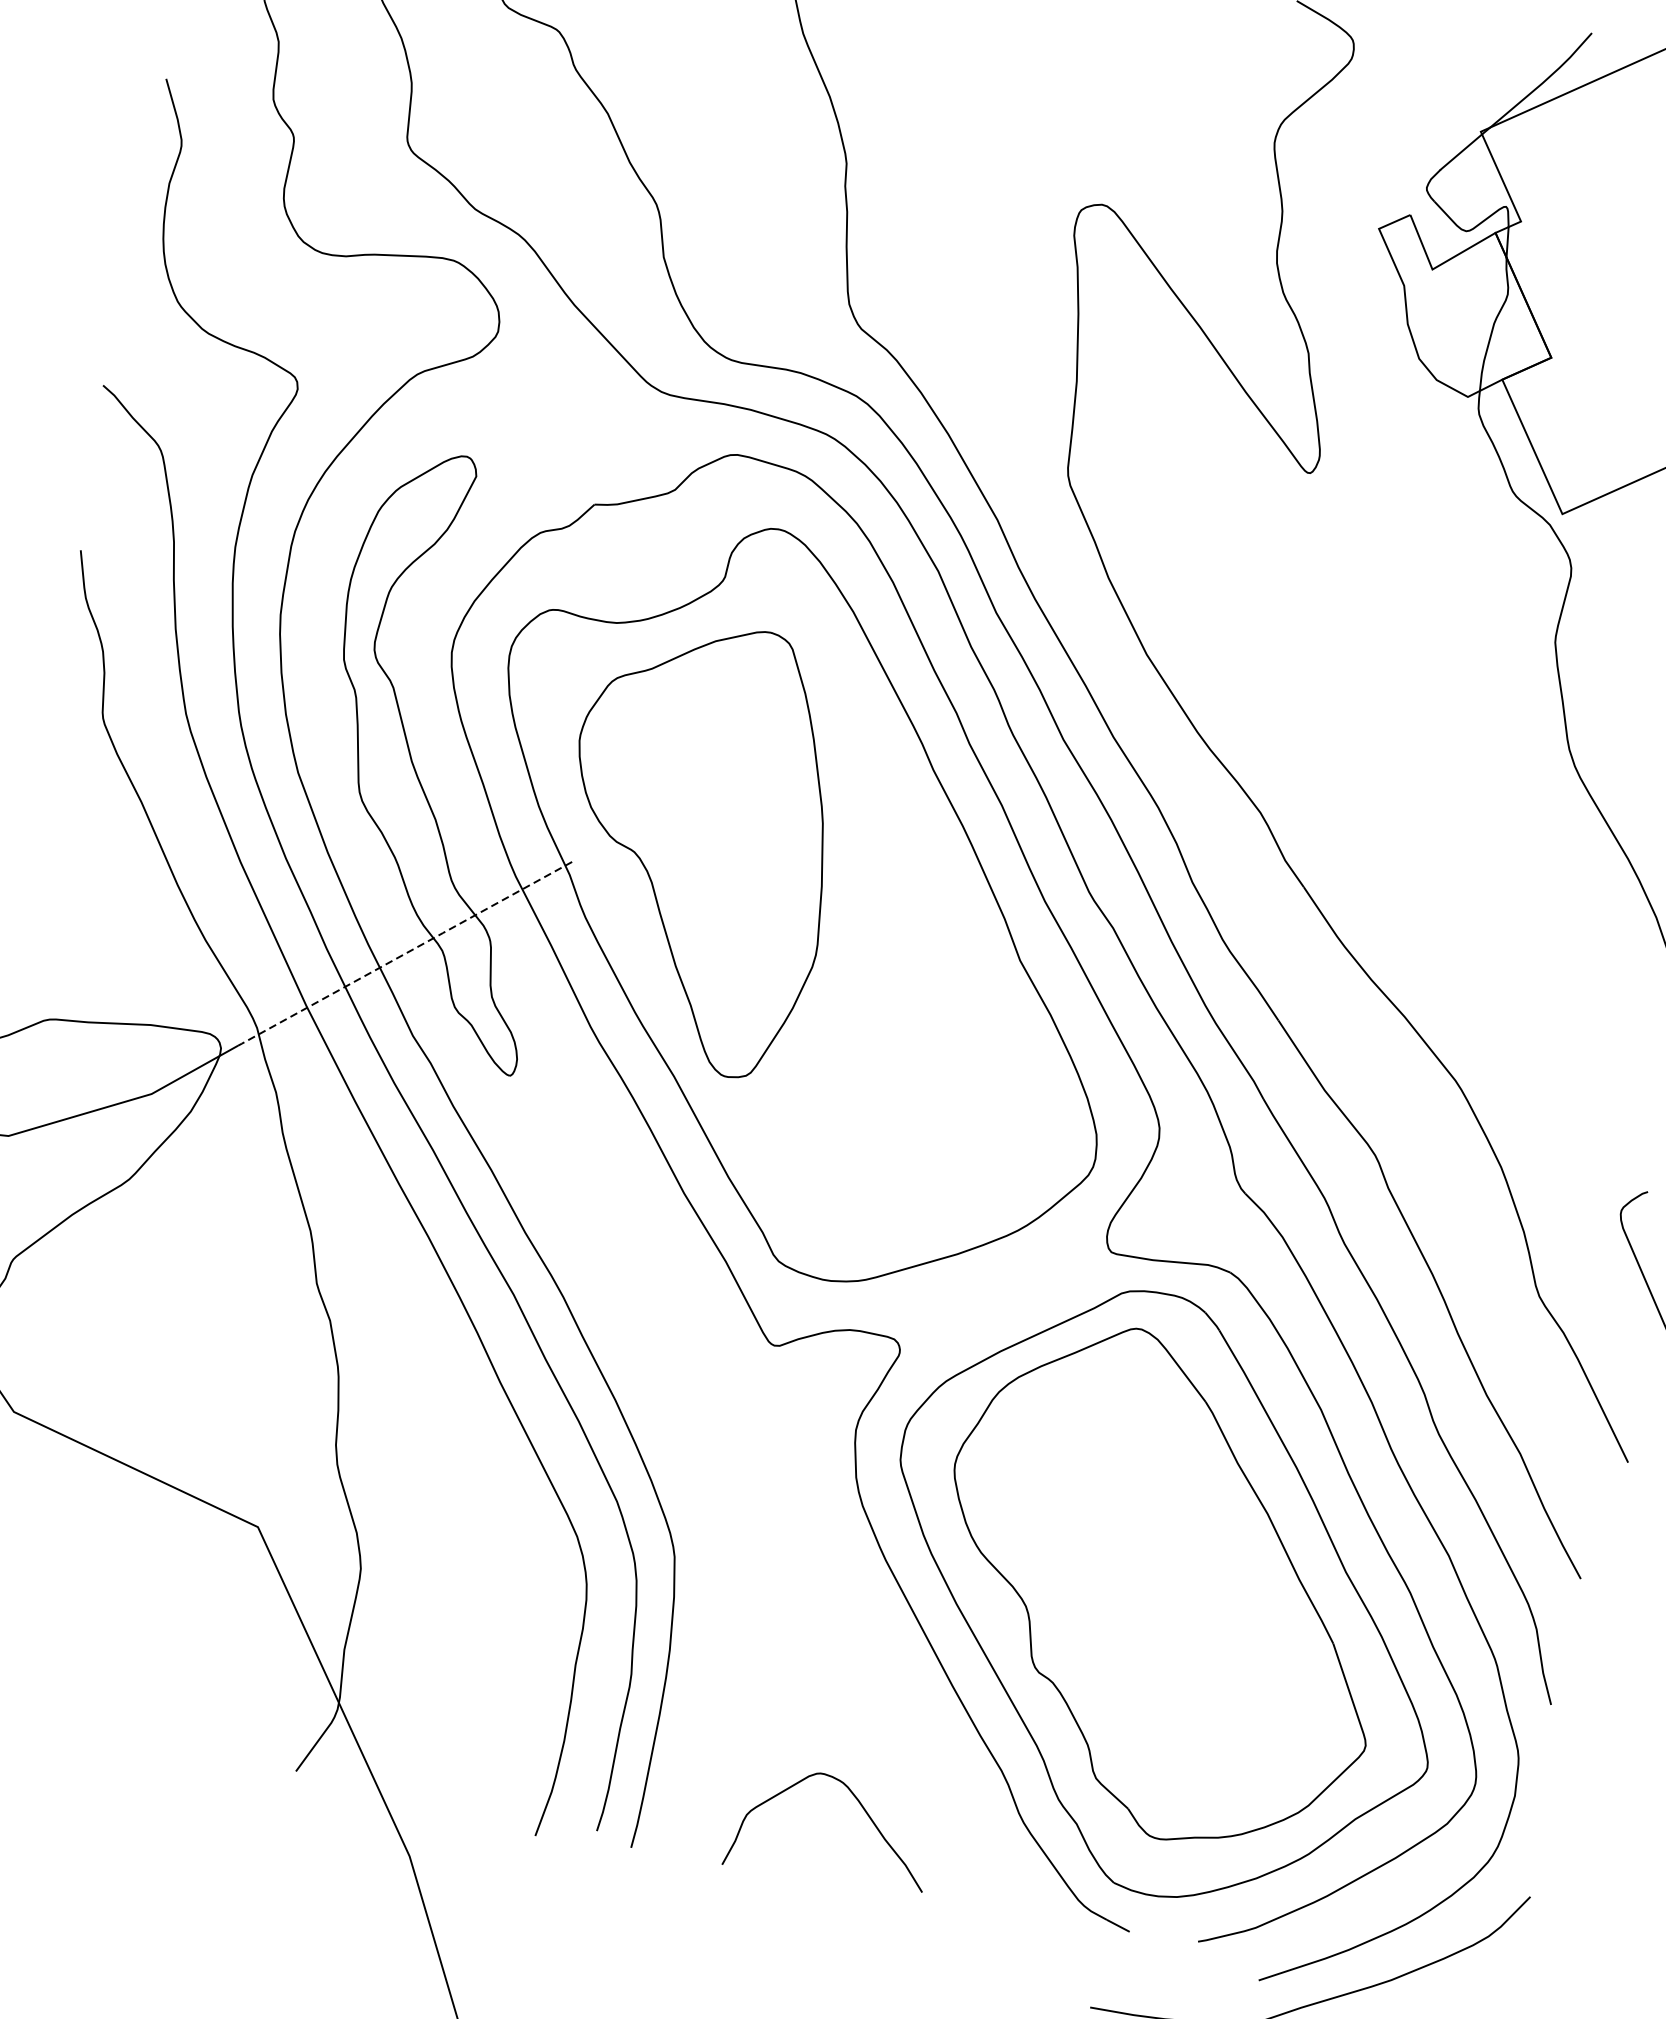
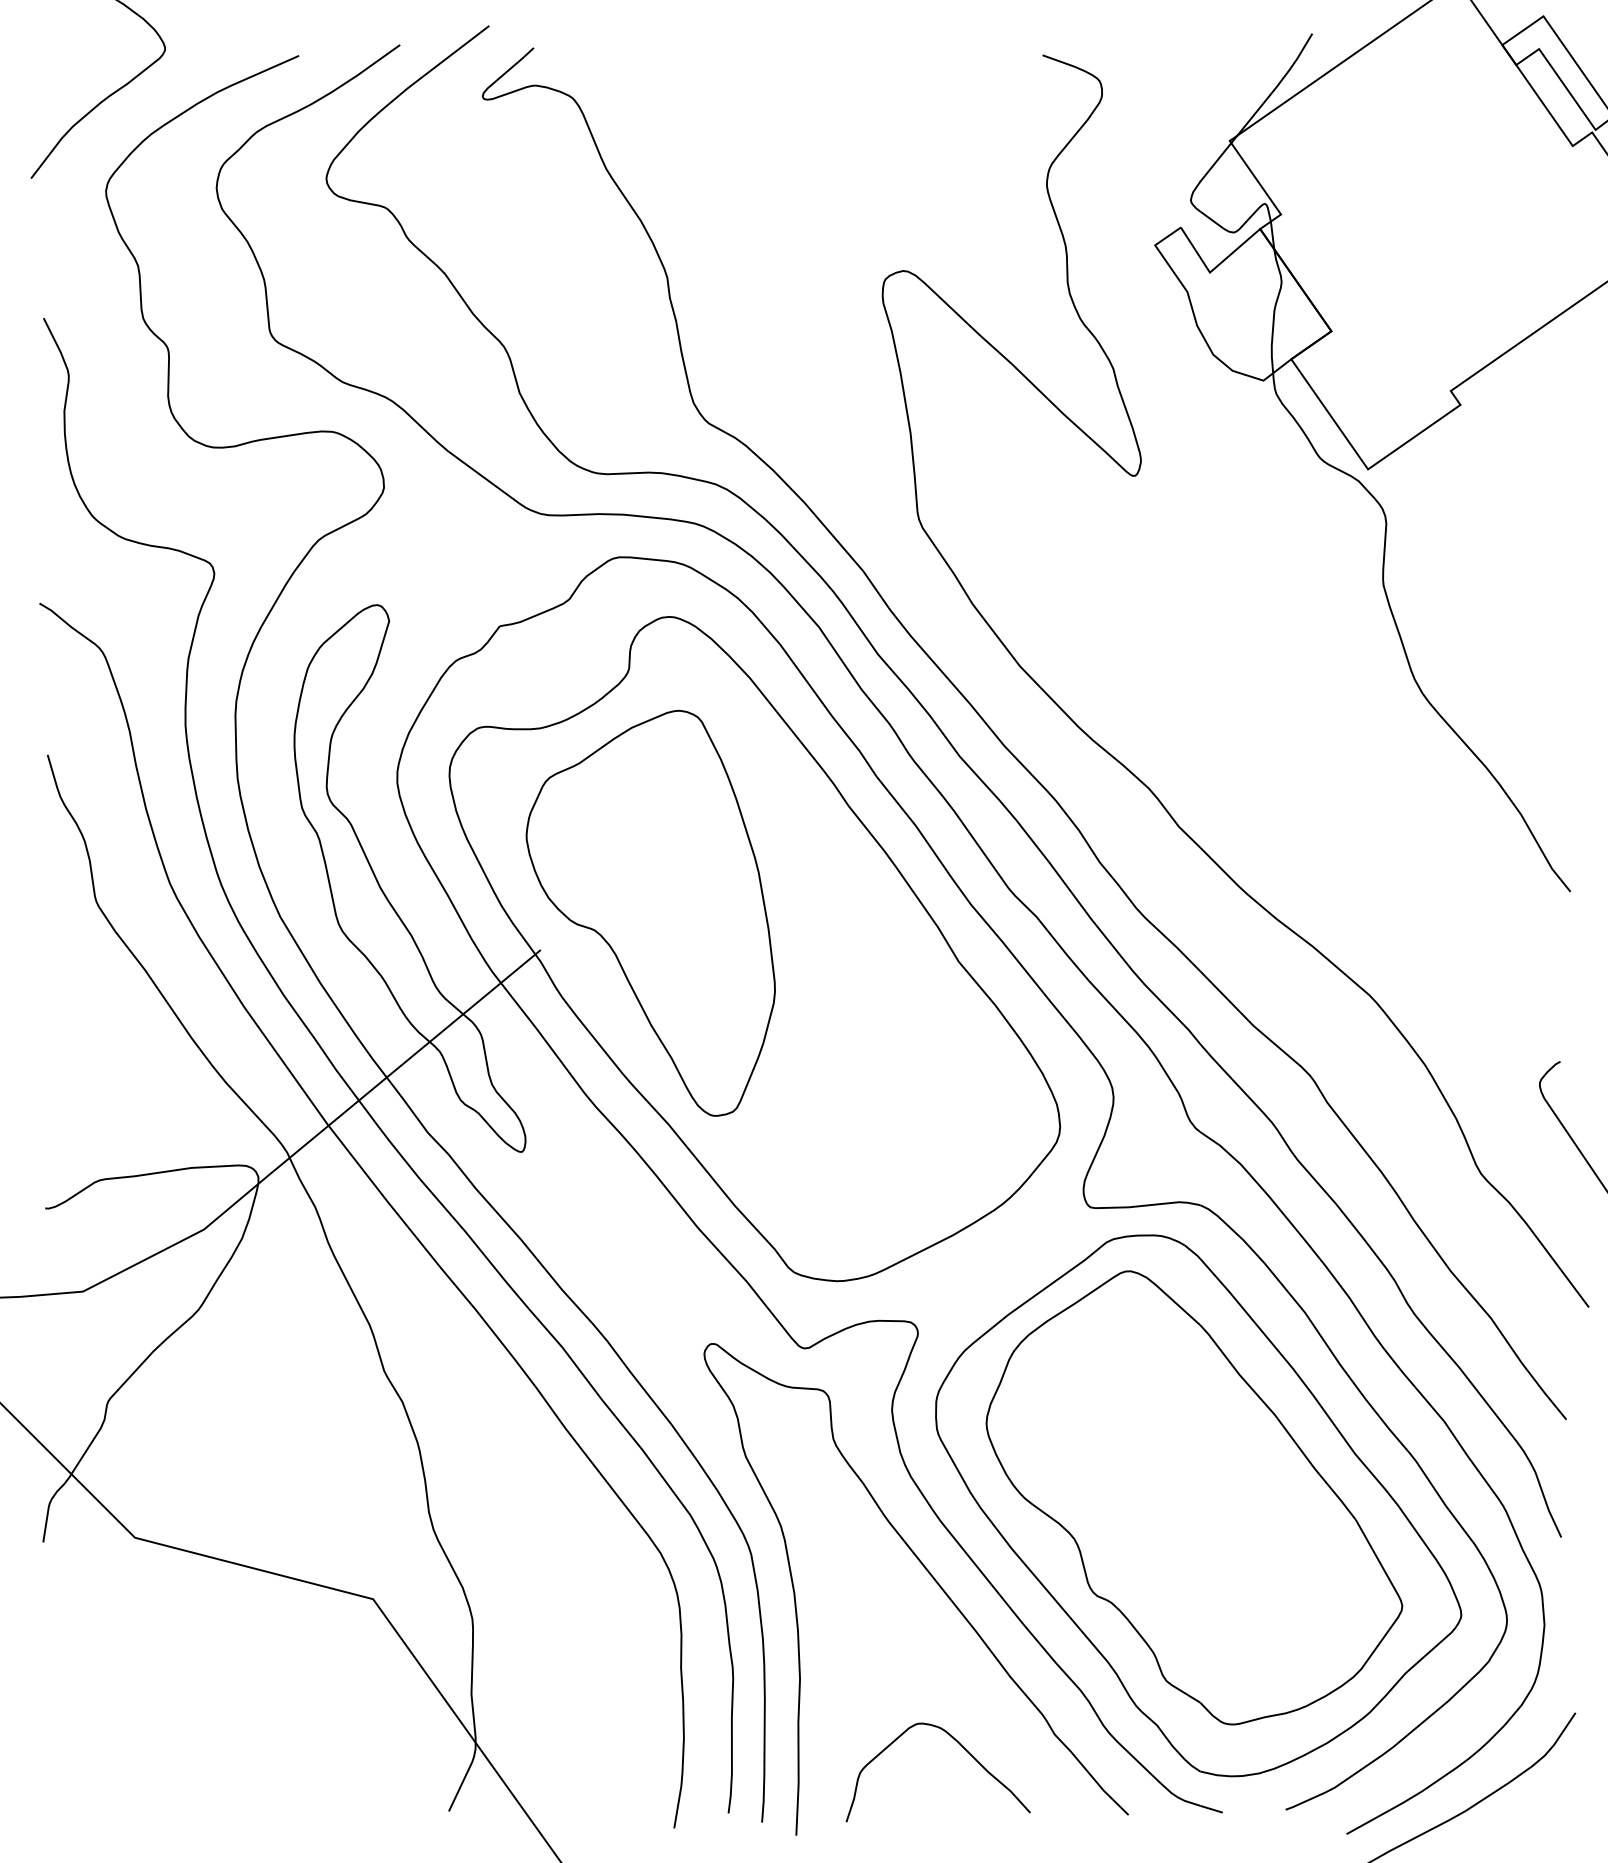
line: (404, 954) -> (406, 1061), dashed -> solid
curve: (864, 1618) -> (931, 1577), added

